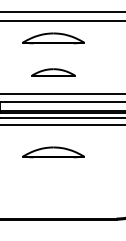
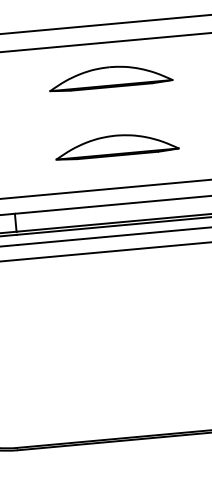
part: (53, 72) -> (116, 145), size x1.43
part: (53, 152) -> (131, 304), removed

